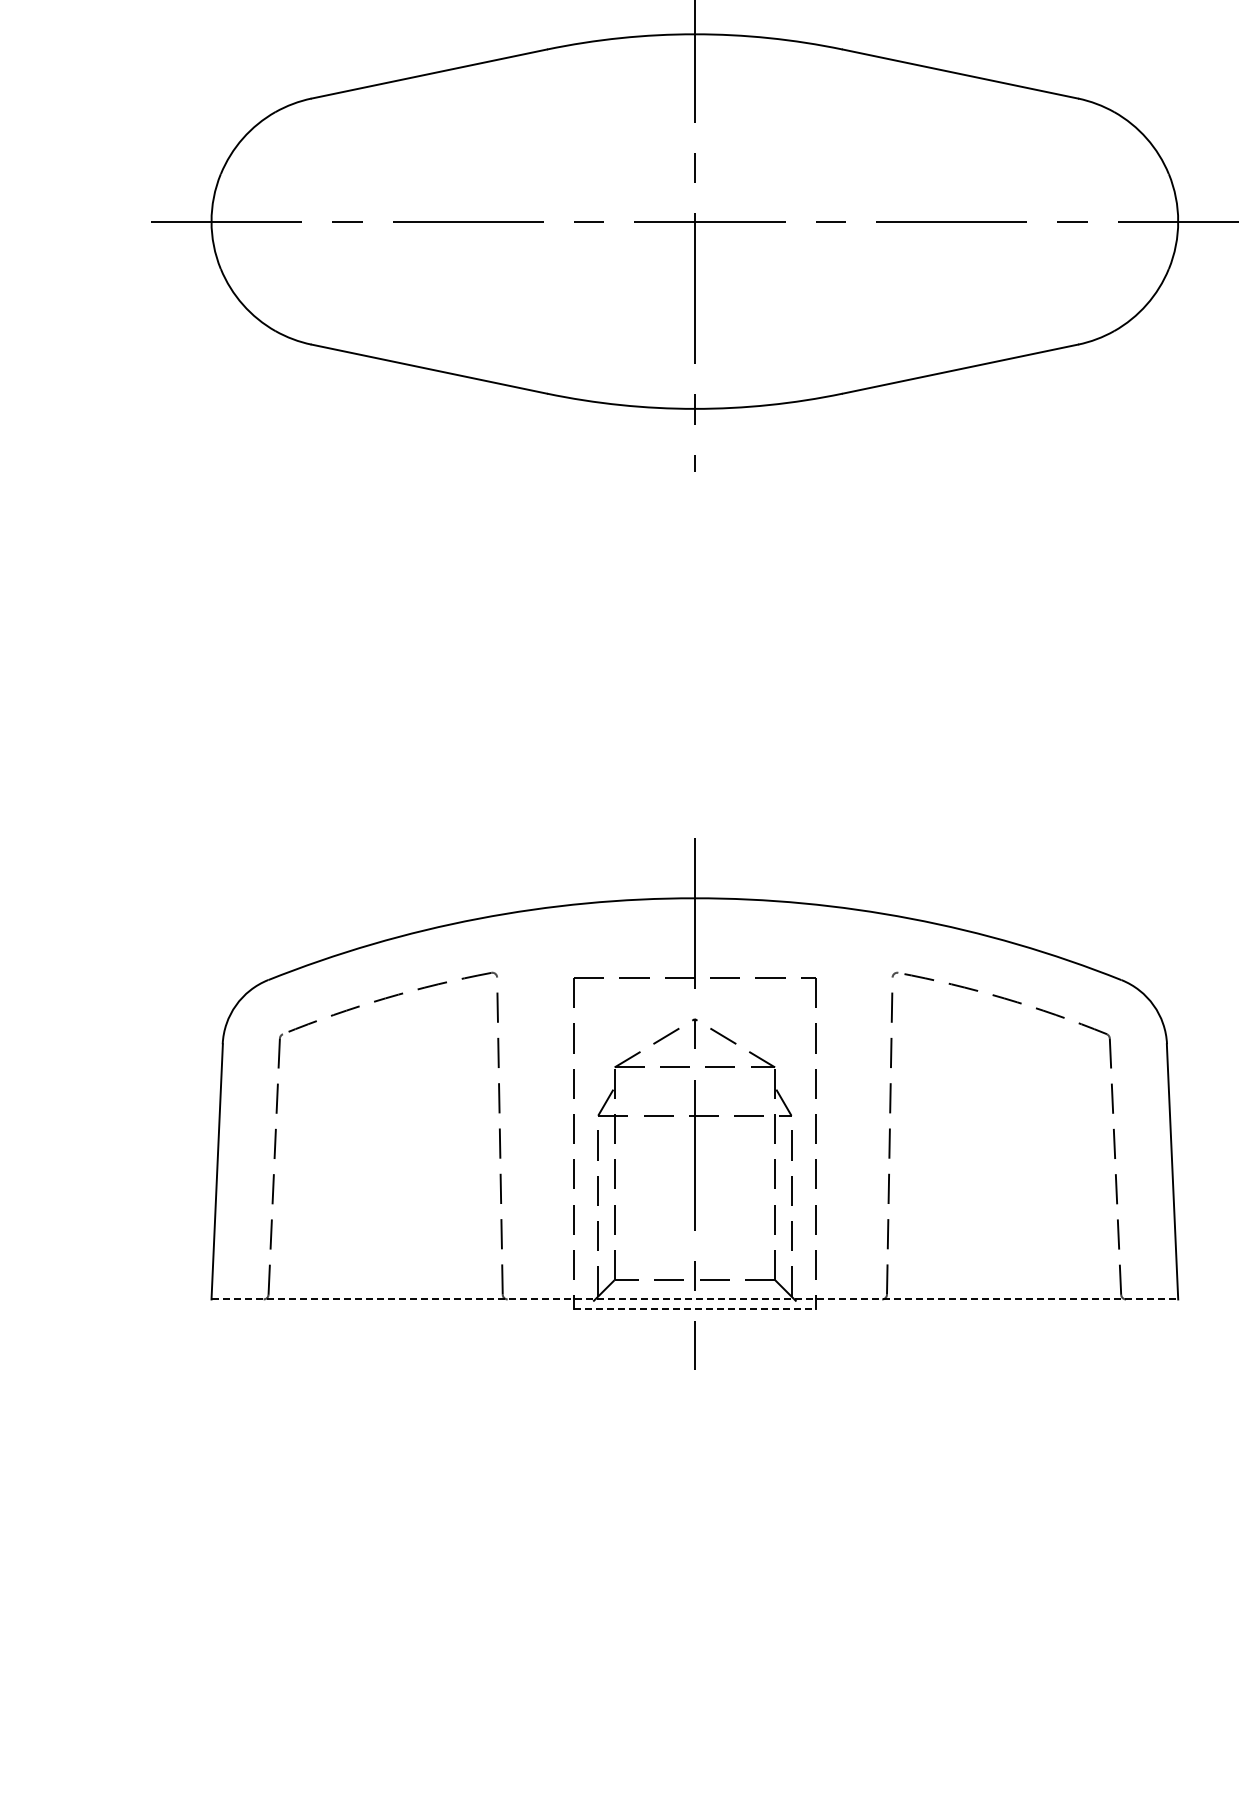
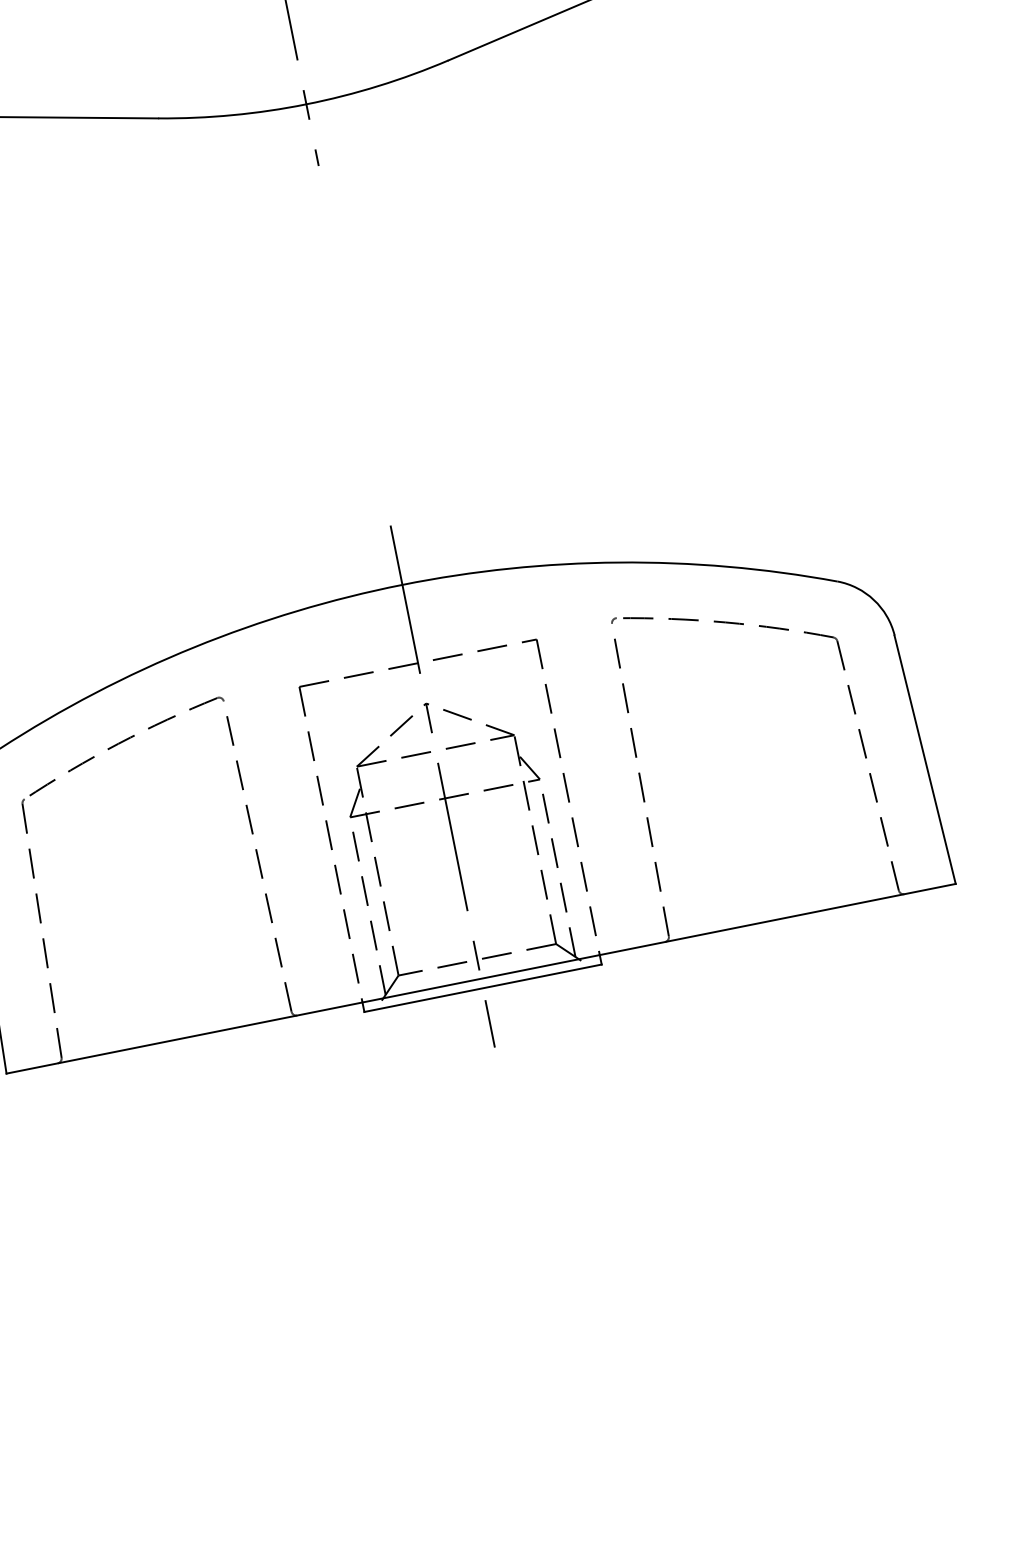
line: (695, 1299) -> (481, 978), dashed -> solid
line: (694, 1309) -> (482, 988), dashed -> solid

